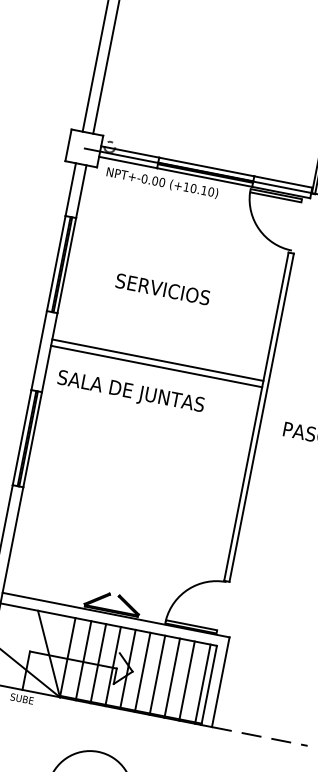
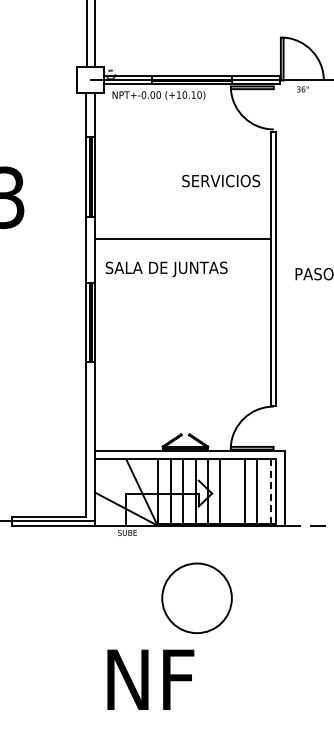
text: (163, 288) -> (221, 180), moved
line: (155, 366) -> (182, 244), removed
line: (157, 675) -> (232, 492), removed
line: (202, 685) -> (270, 493), solid -> dashed

